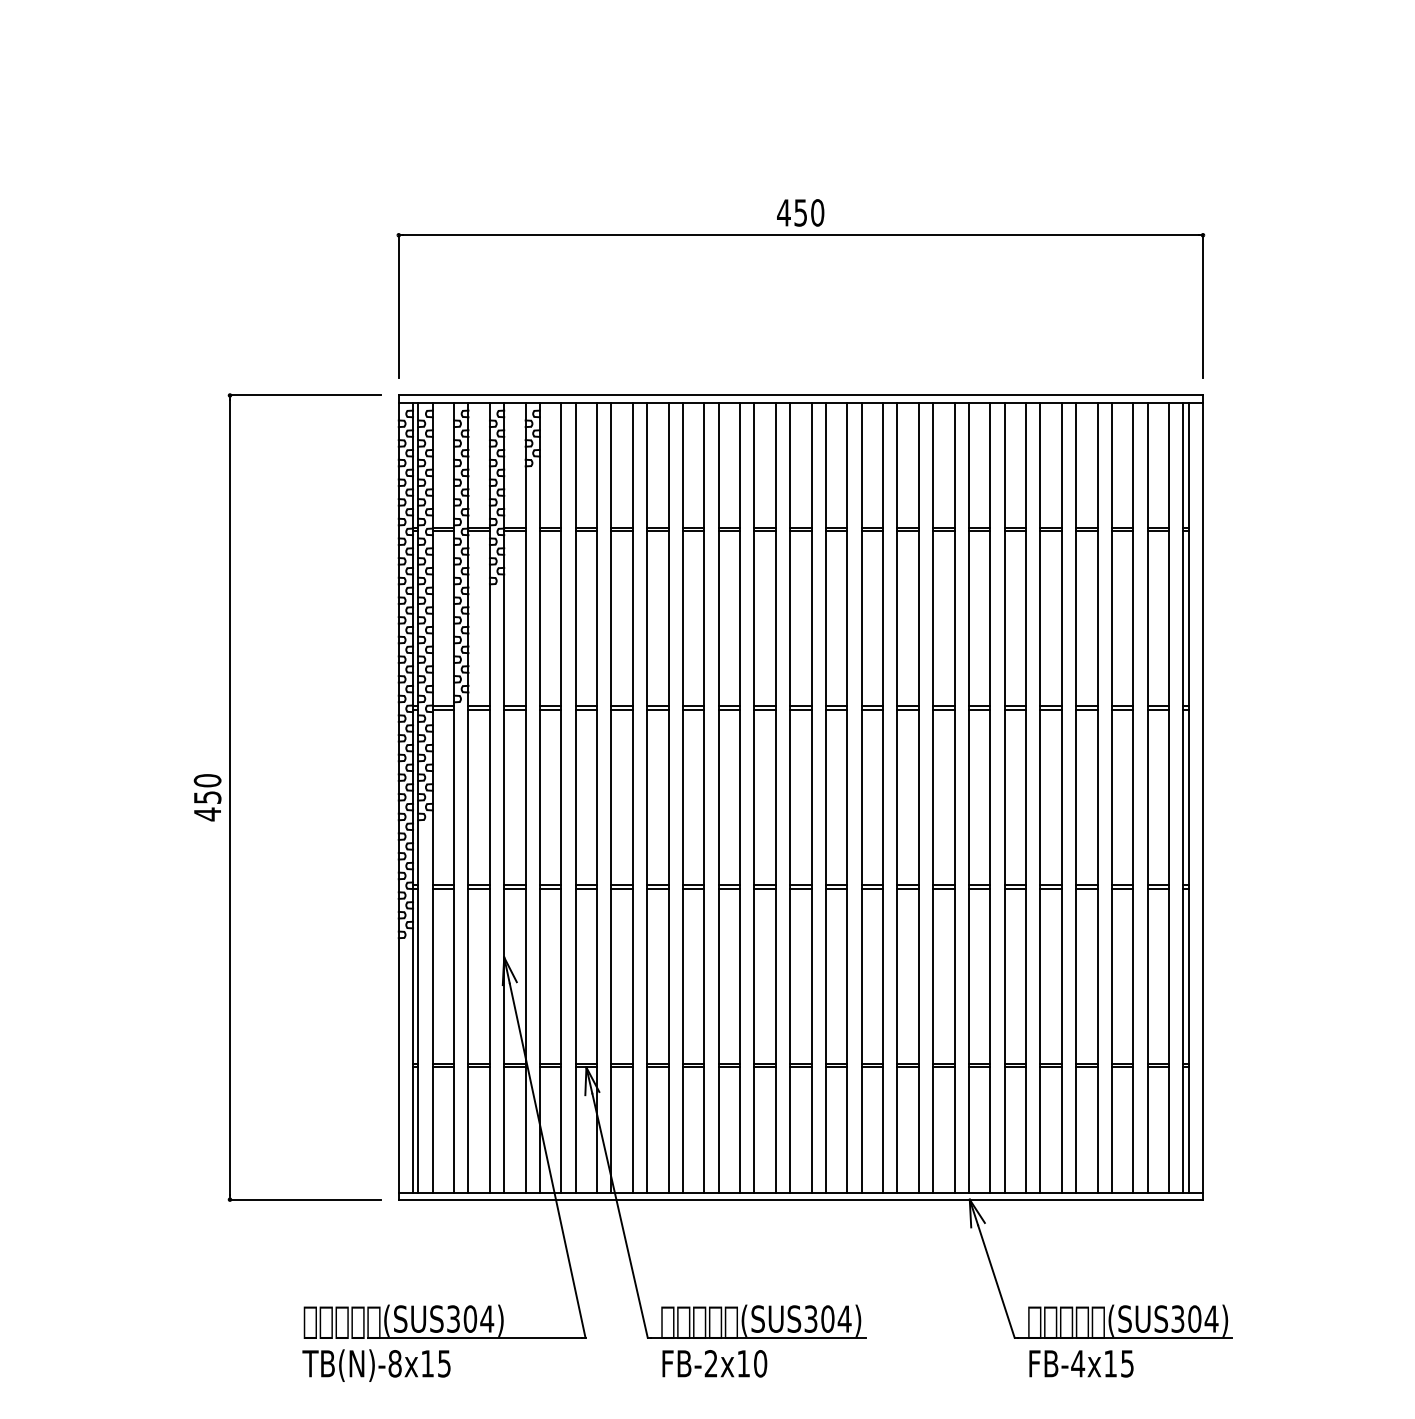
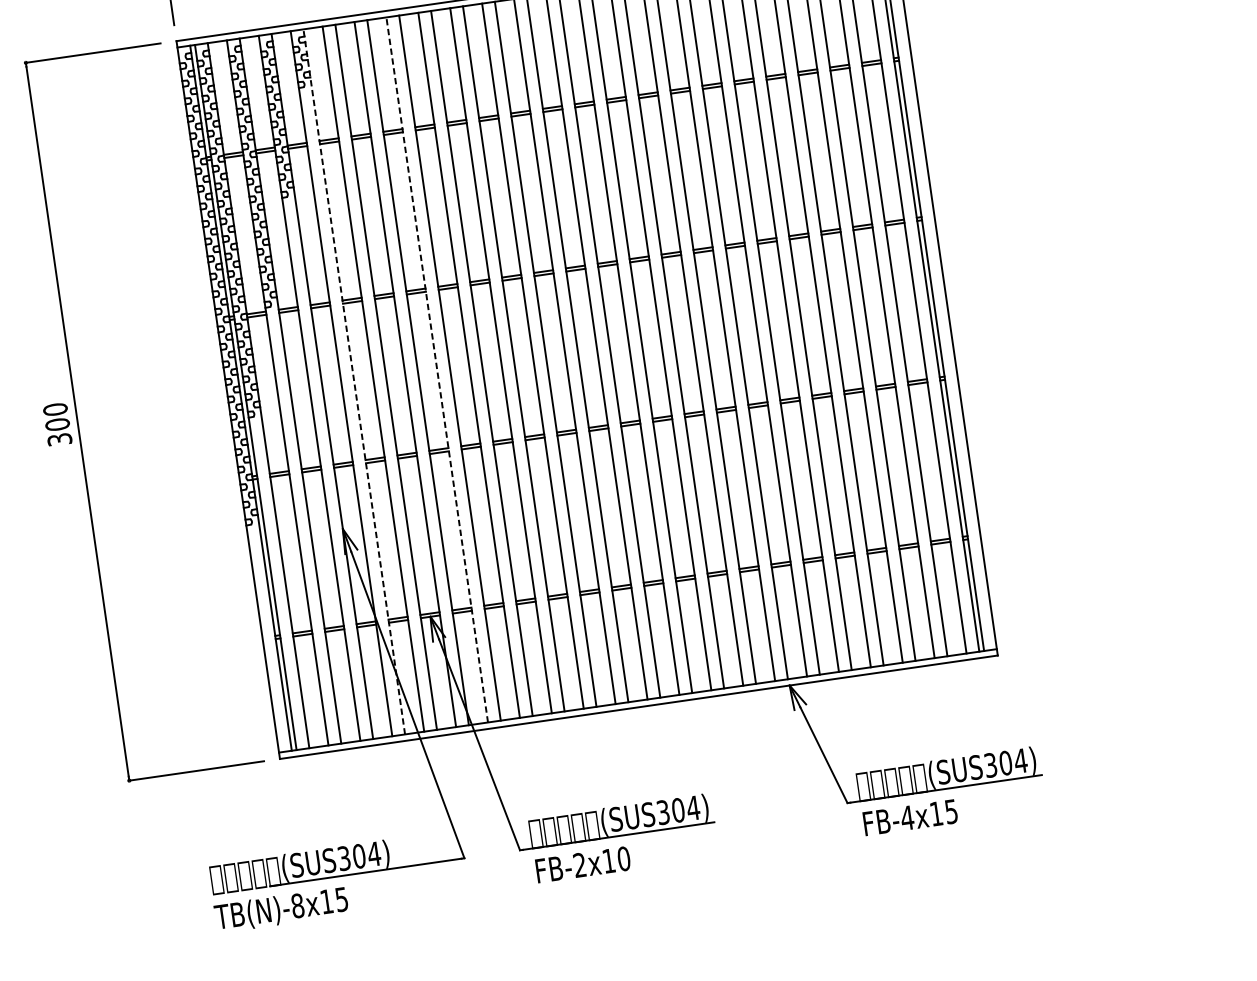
line: (539, 797) -> (353, 381), solid -> dashed
line: (632, 797) -> (436, 369), solid -> dashed
text: (207, 806) -> (58, 432), 450 -> 300

